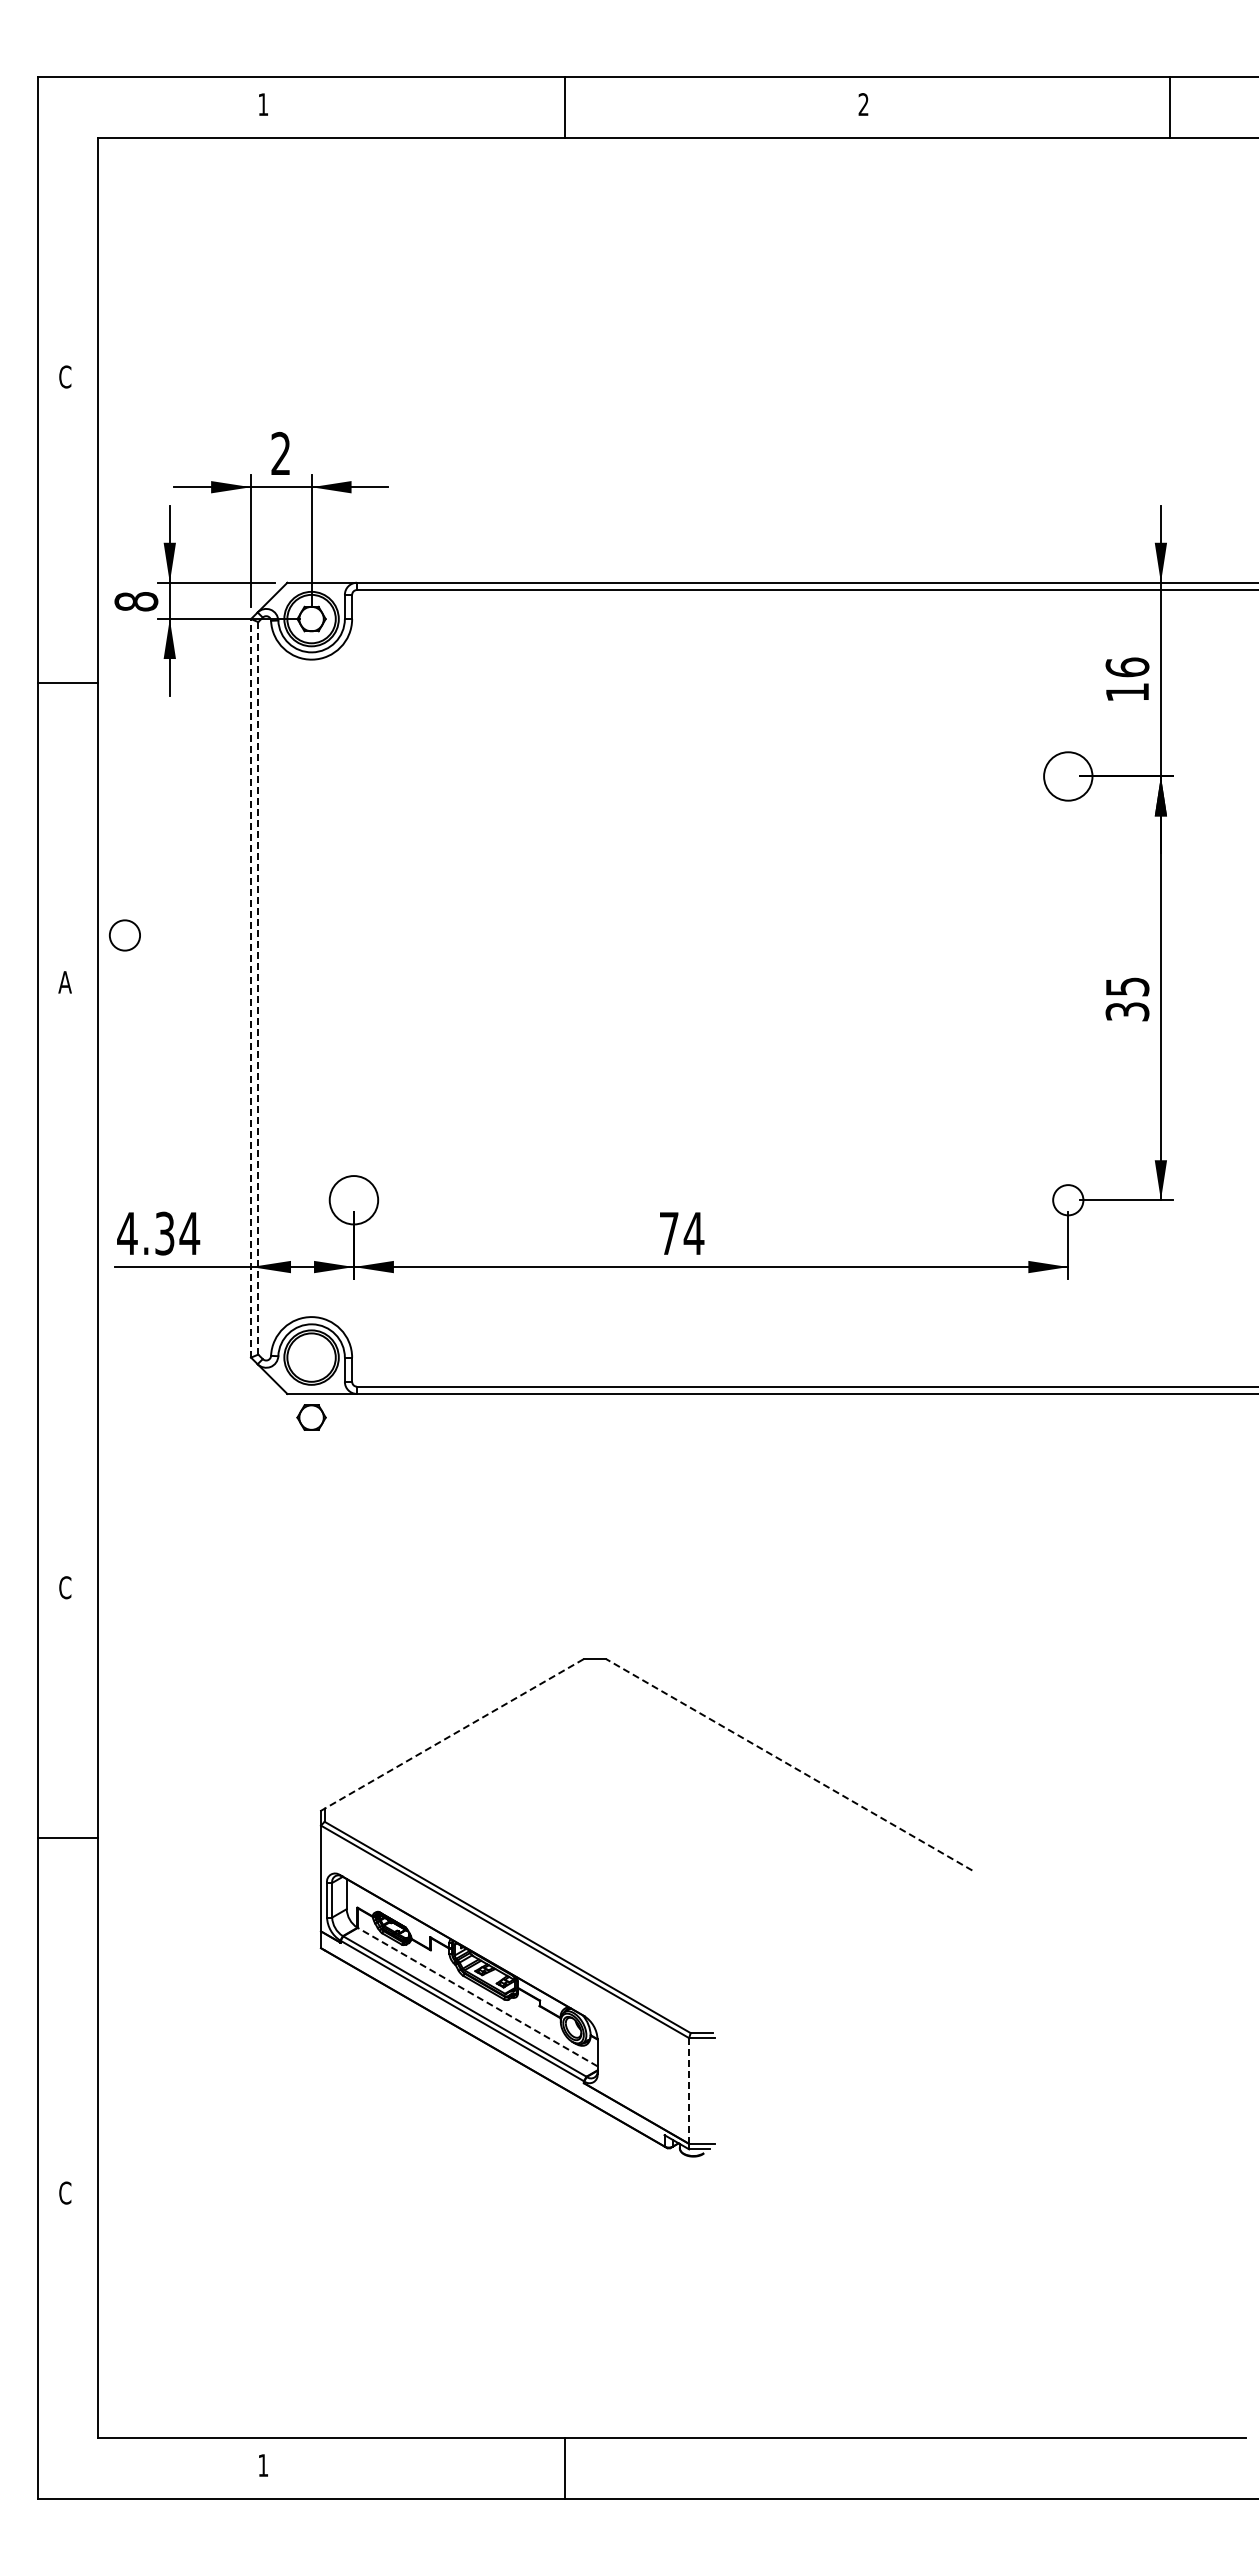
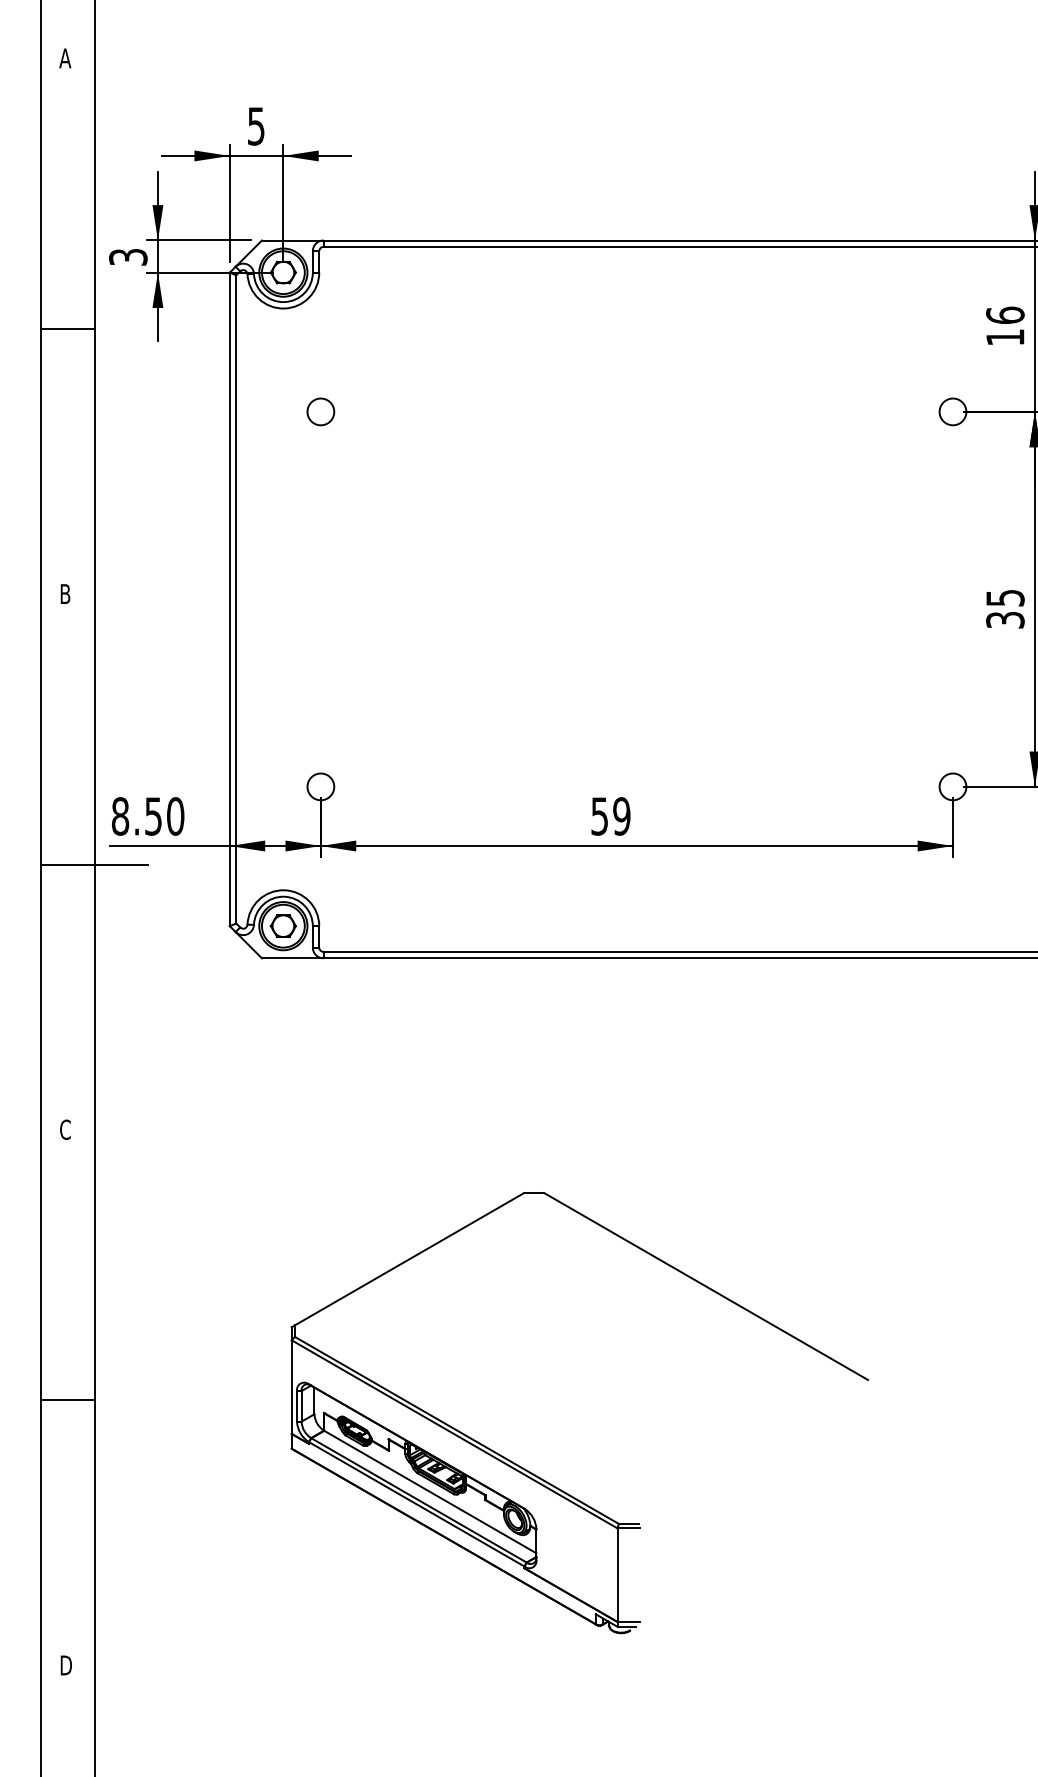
text: (64, 376) -> (64, 57), C -> A
text: (280, 453) -> (255, 126), 2 -> 5
text: (136, 601) -> (128, 257), 8 -> 3
circle: (1068, 776) -> (953, 411), size x0.62
circle: (124, 935) -> (320, 411), moved
text: (64, 982) -> (64, 594), A -> B
line: (251, 987) -> (230, 598), dashed -> solid
line: (258, 988) -> (236, 599), dashed -> solid
circle: (353, 1200) -> (320, 787), size x0.62
text: (158, 1233) -> (147, 816), 4.34 -> 8.50
text: (681, 1233) -> (610, 816), 74 -> 59
line: (97, 1288) -> (93, 865), added
part: (311, 1417) -> (283, 926), moved
line: (454, 1733) -> (409, 1258), dashed -> solid
line: (788, 1764) -> (705, 1286), dashed -> solid
line: (67, 1838) -> (67, 1400), moved
line: (477, 1996) -> (430, 1491), dashed -> solid
line: (689, 2091) -> (617, 1575), dashed -> solid
text: (65, 2192) -> (65, 1664), C -> D

